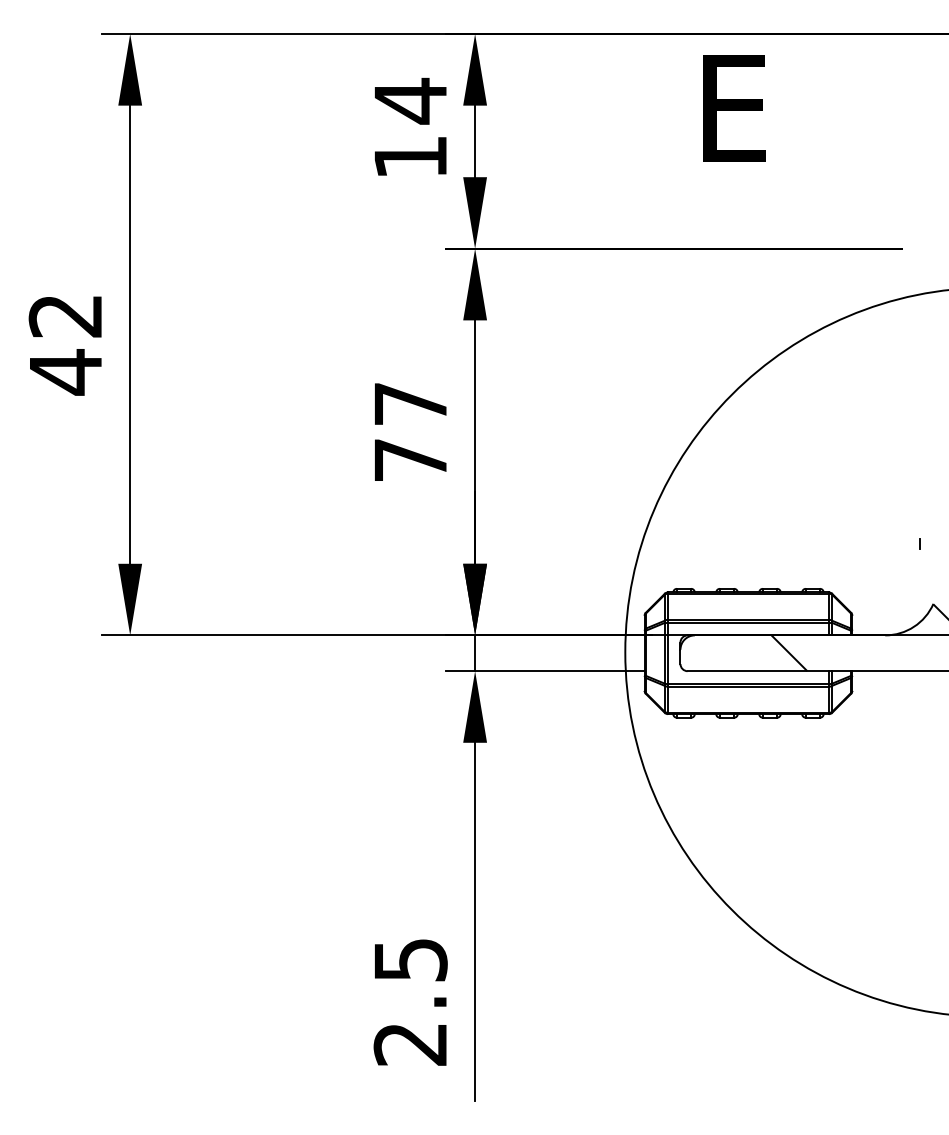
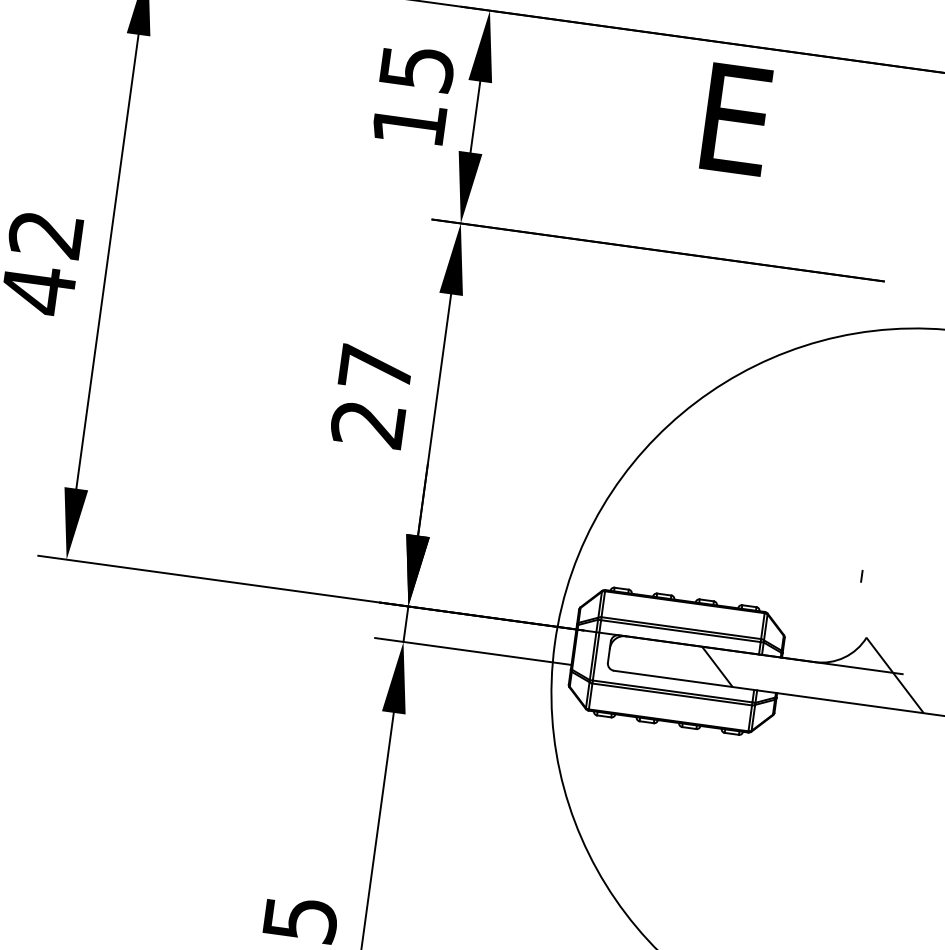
text: (410, 100) -> (416, 67), 14 -> 15
text: (409, 460) -> (367, 424), 77 -> 27

